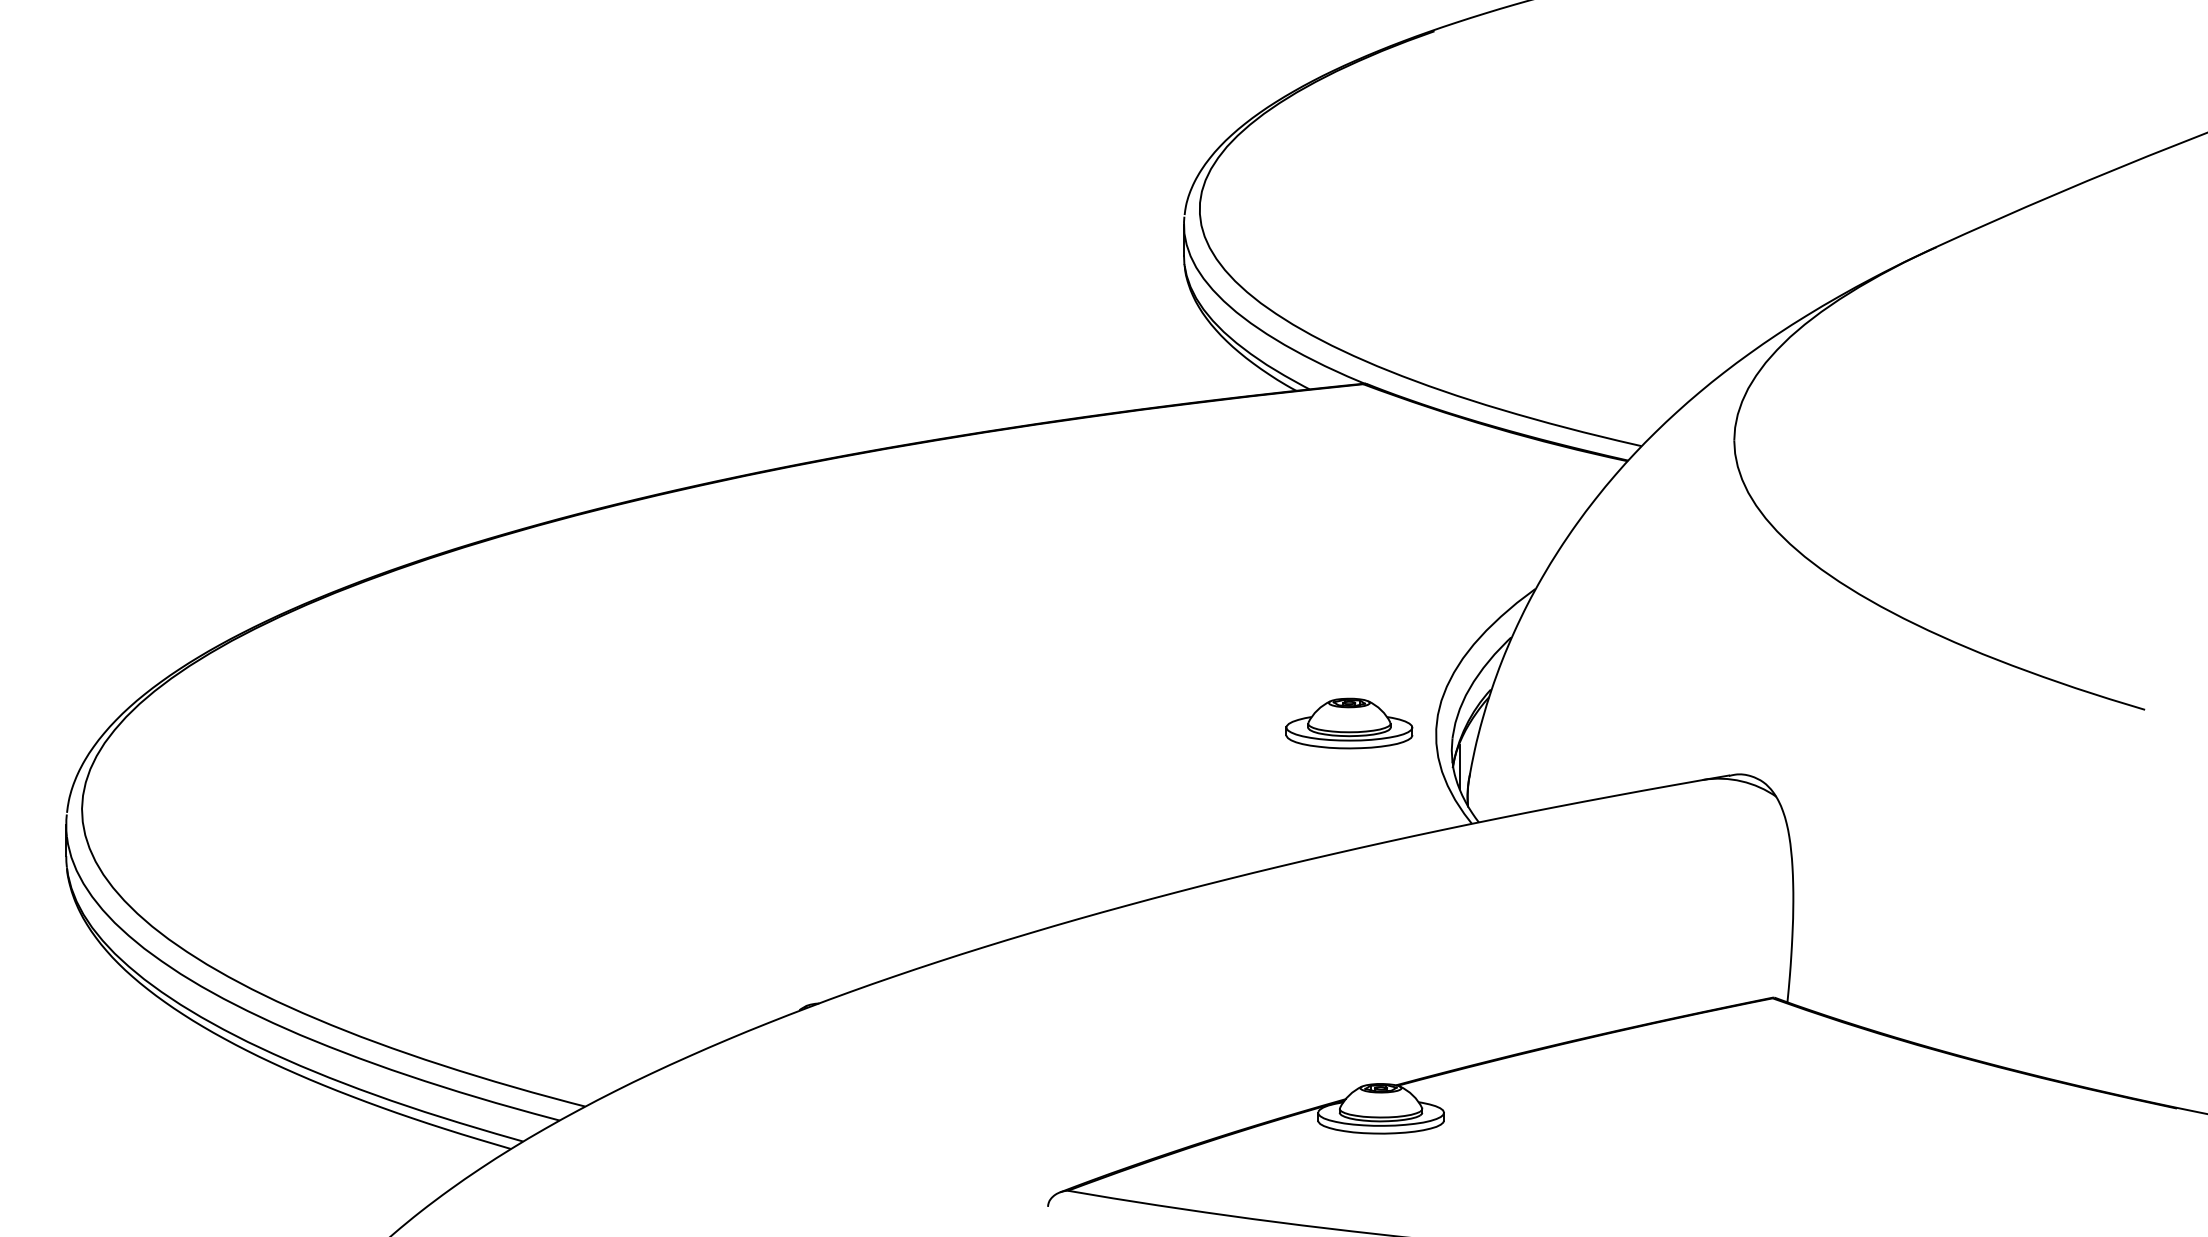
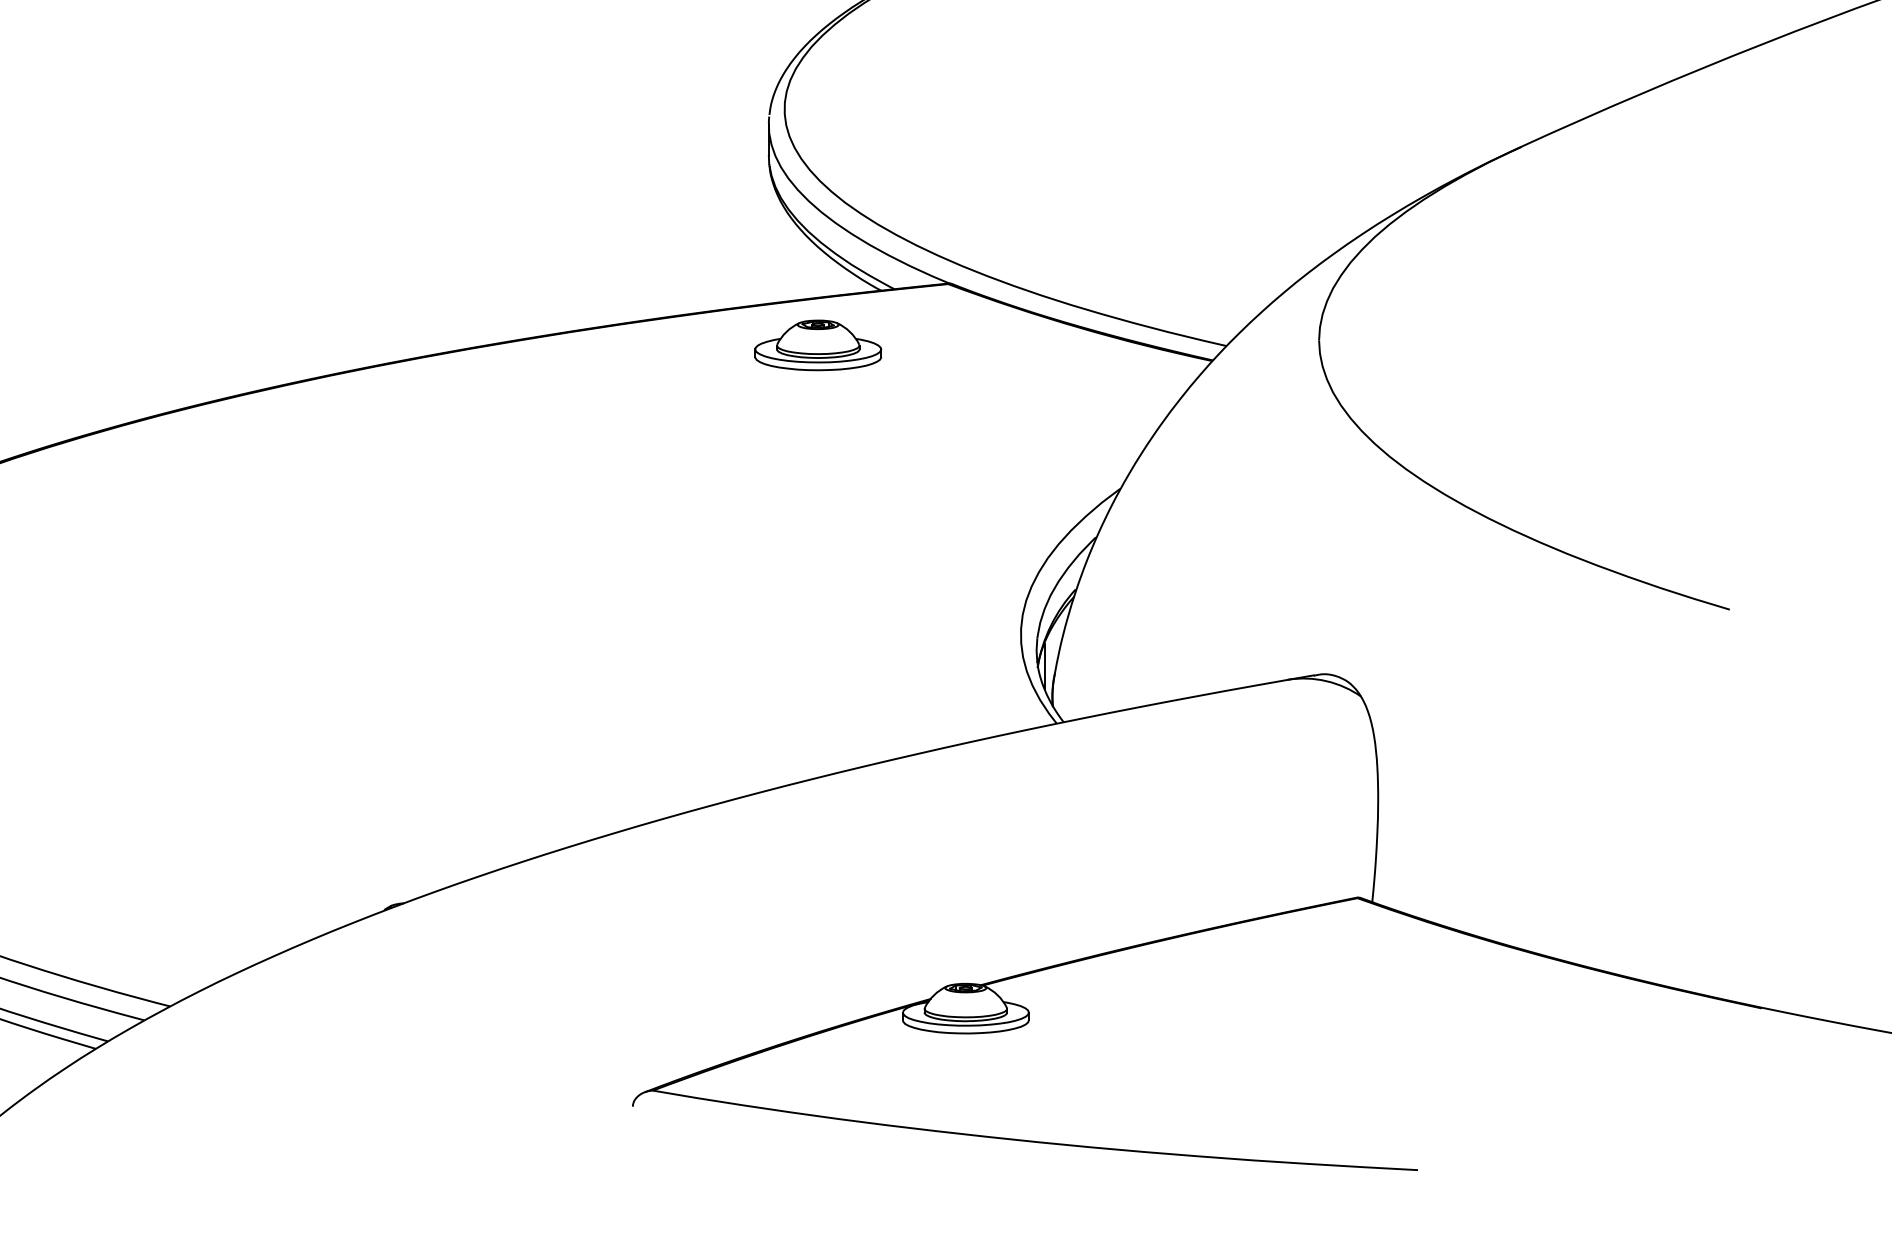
part: (1349, 723) -> (818, 345), moved

